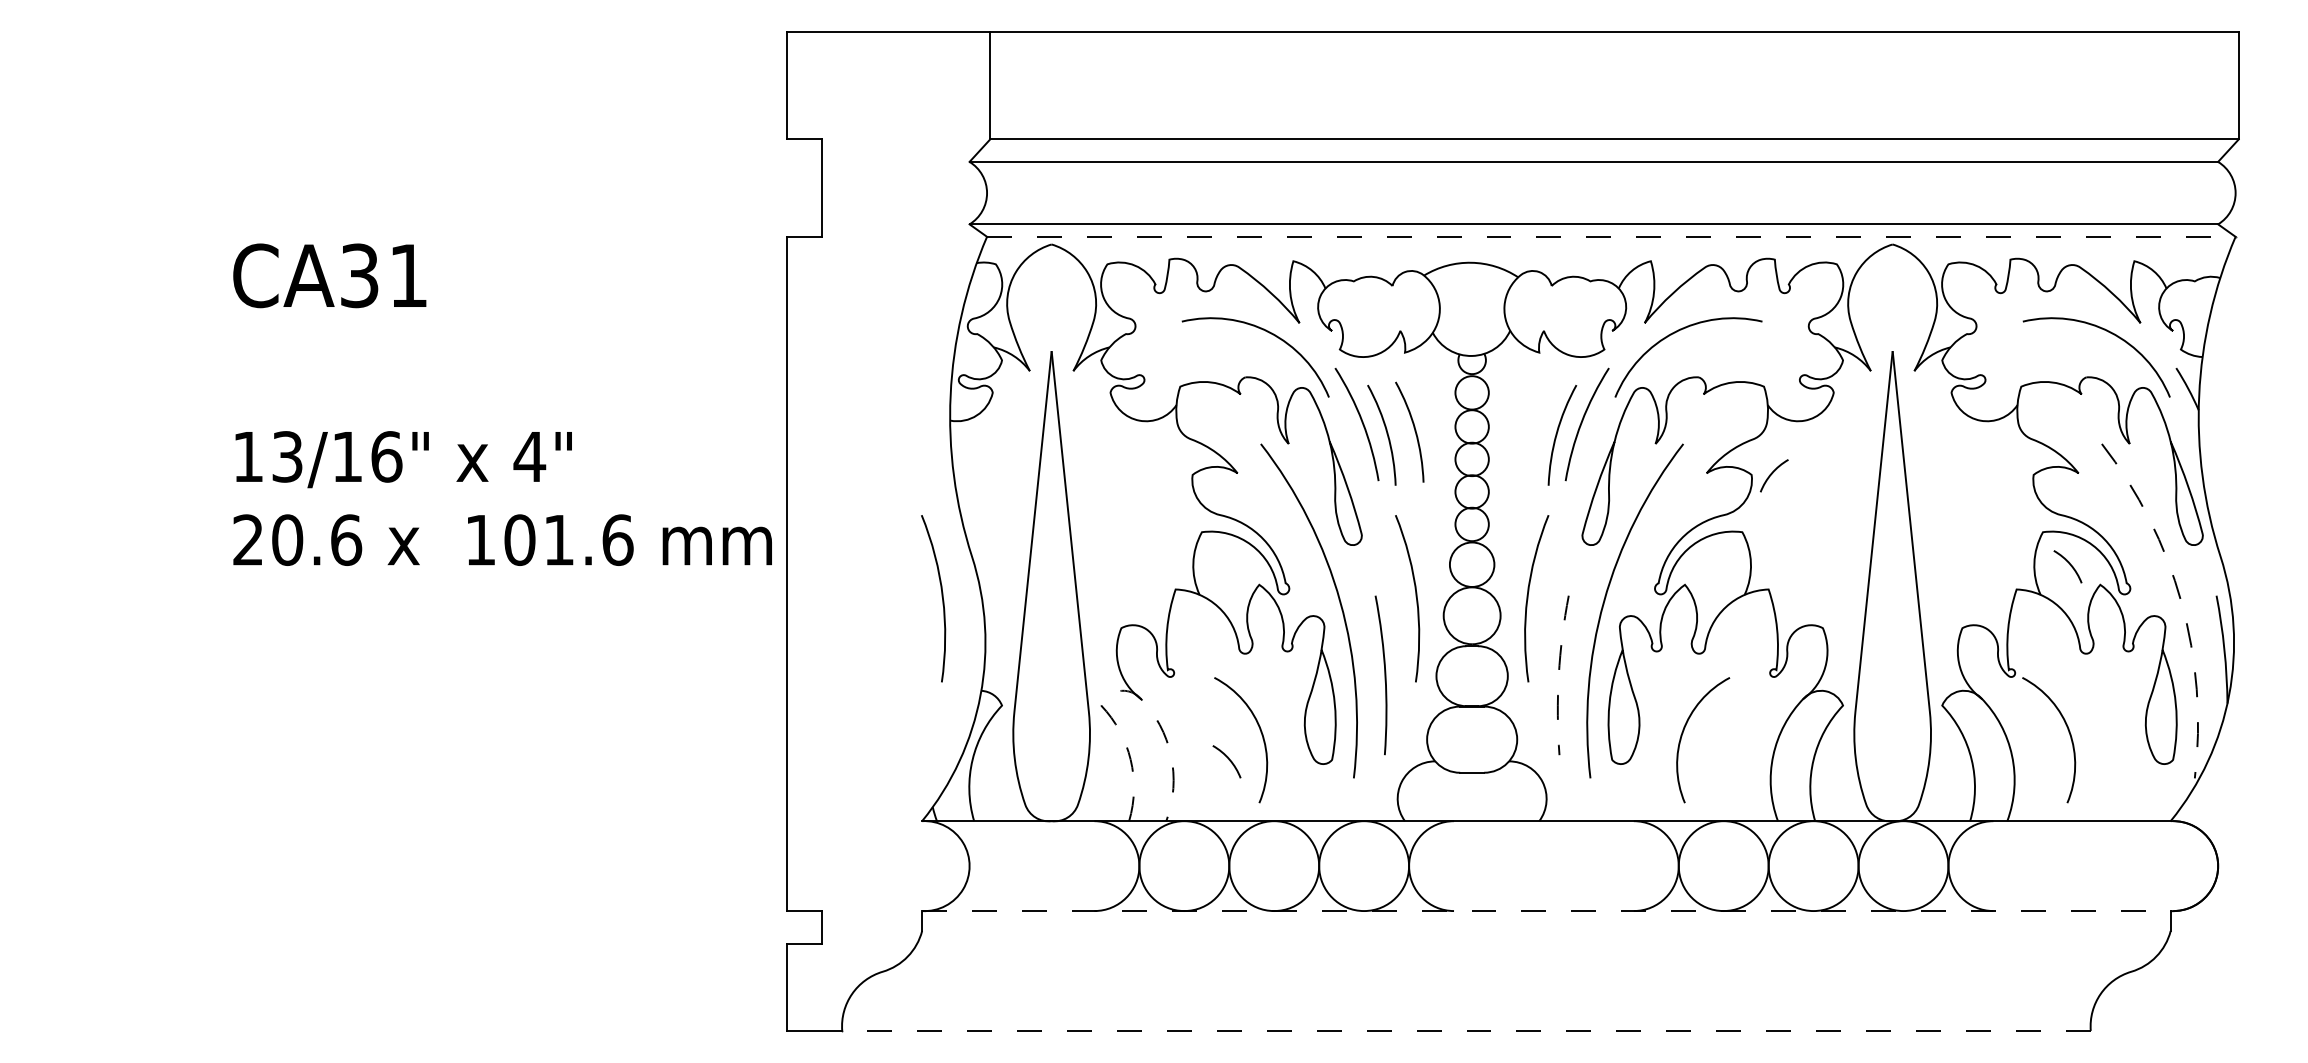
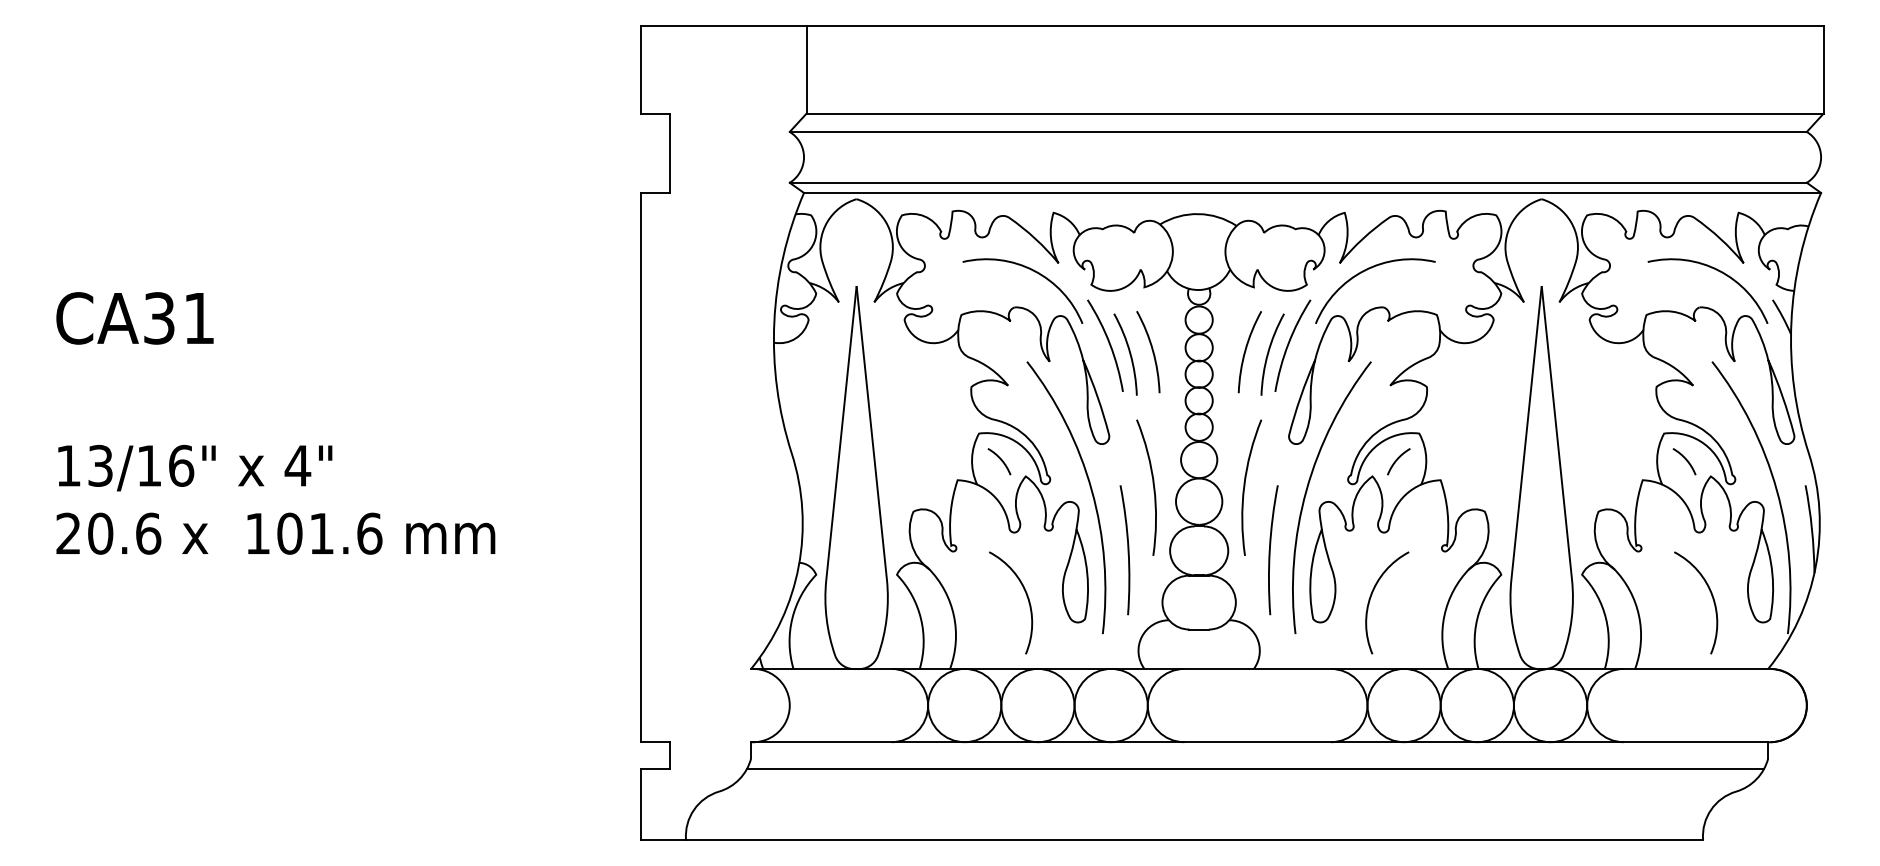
line: (1611, 236) -> (1312, 192), dashed -> solid
text: (502, 404) -> (275, 423), moved
curve: (1530, 429) -> (1246, 349), added
curve: (1773, 473) -> (1398, 459), moved
curve: (941, 597) -> (766, 486), removed
line: (2181, 602) -> (1777, 490), dashed -> solid
line: (1558, 675) -> (1269, 550), dashed -> solid
line: (1124, 690) -> (915, 562), dashed -> solid
curve: (2068, 732) -> (1711, 596), moved
curve: (1228, 759) -> (1000, 459), moved
line: (1546, 911) -> (1259, 742), dashed -> solid
line: (1541, 943) -> (1255, 768), added
line: (1466, 1030) -> (1194, 839), dashed -> solid

